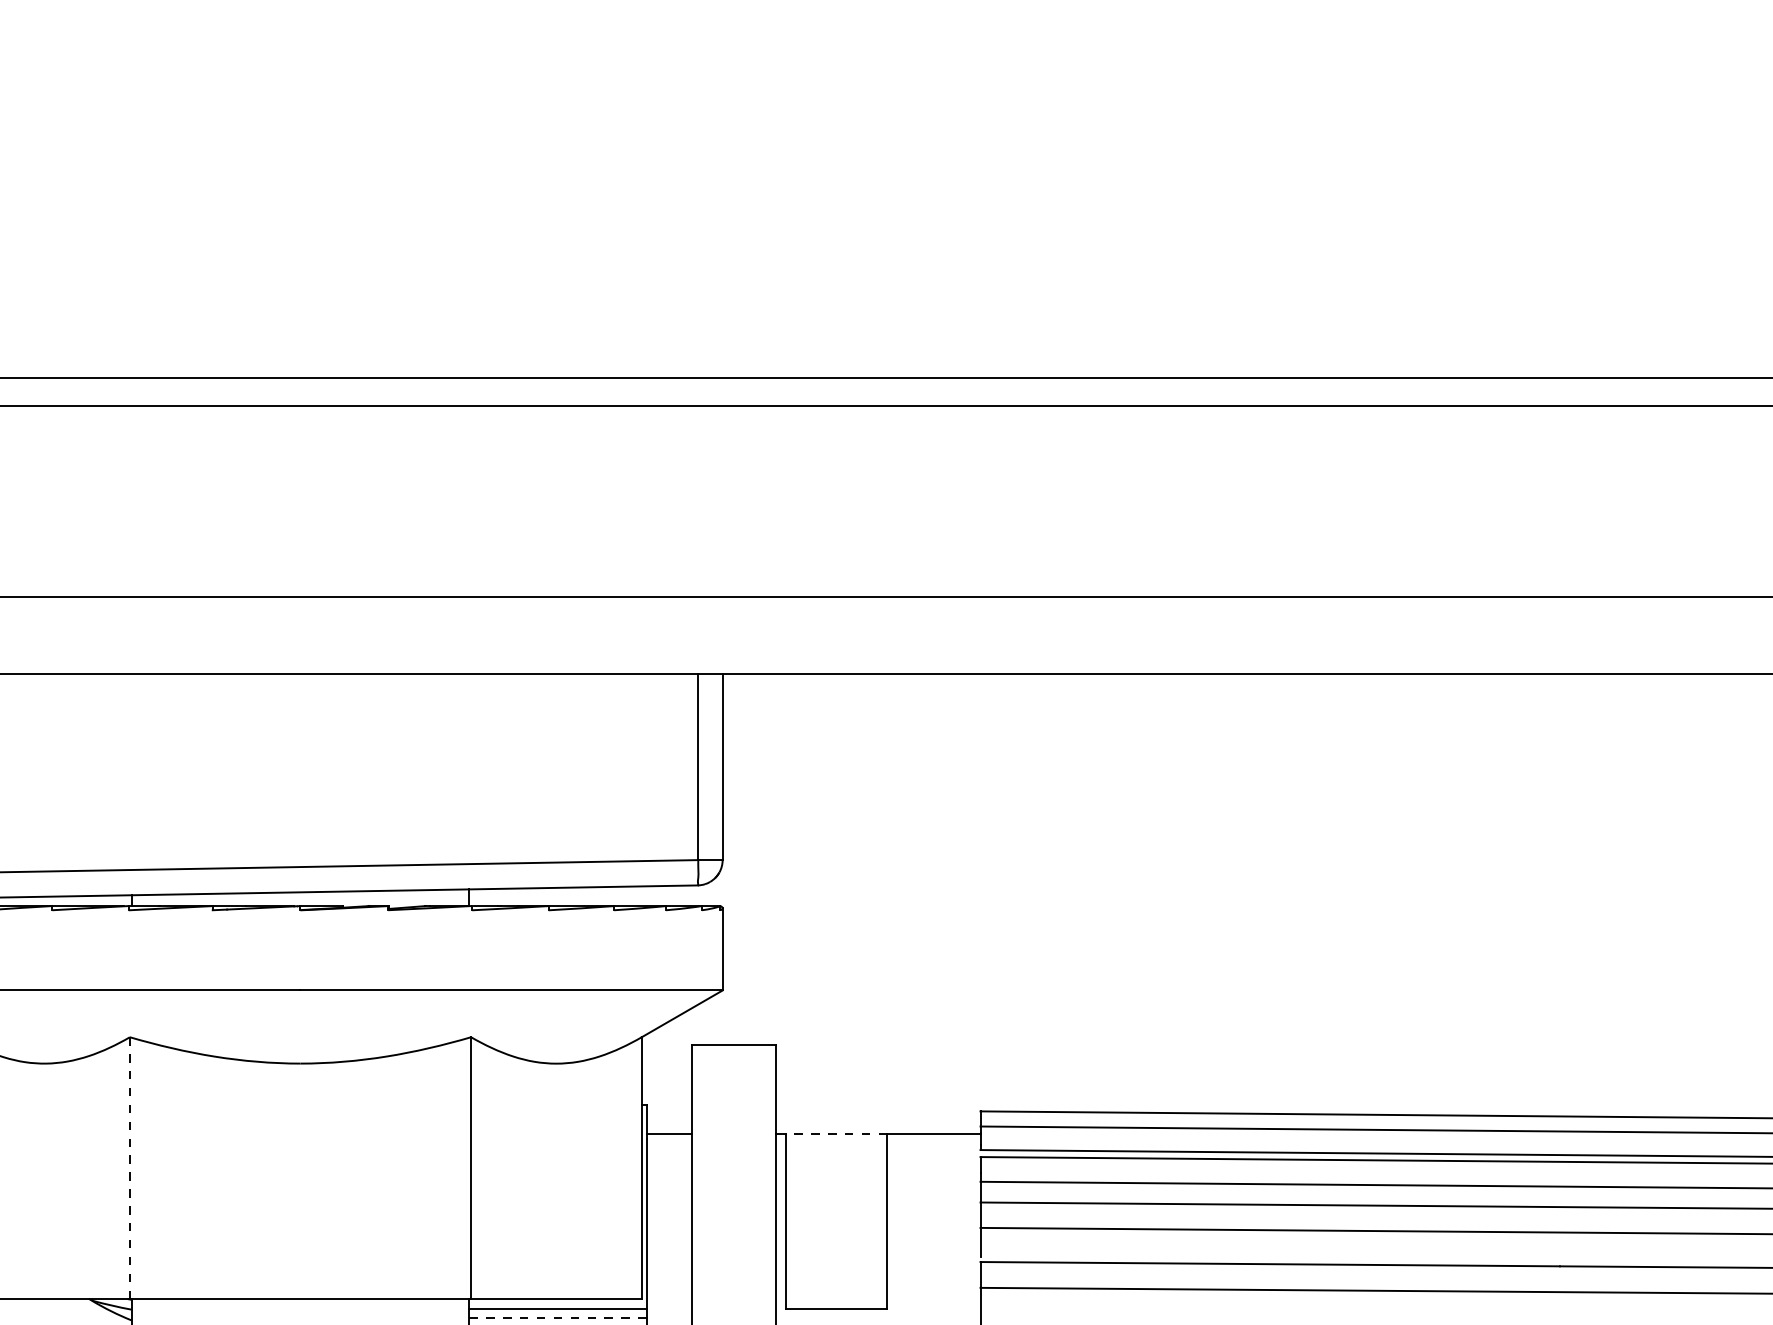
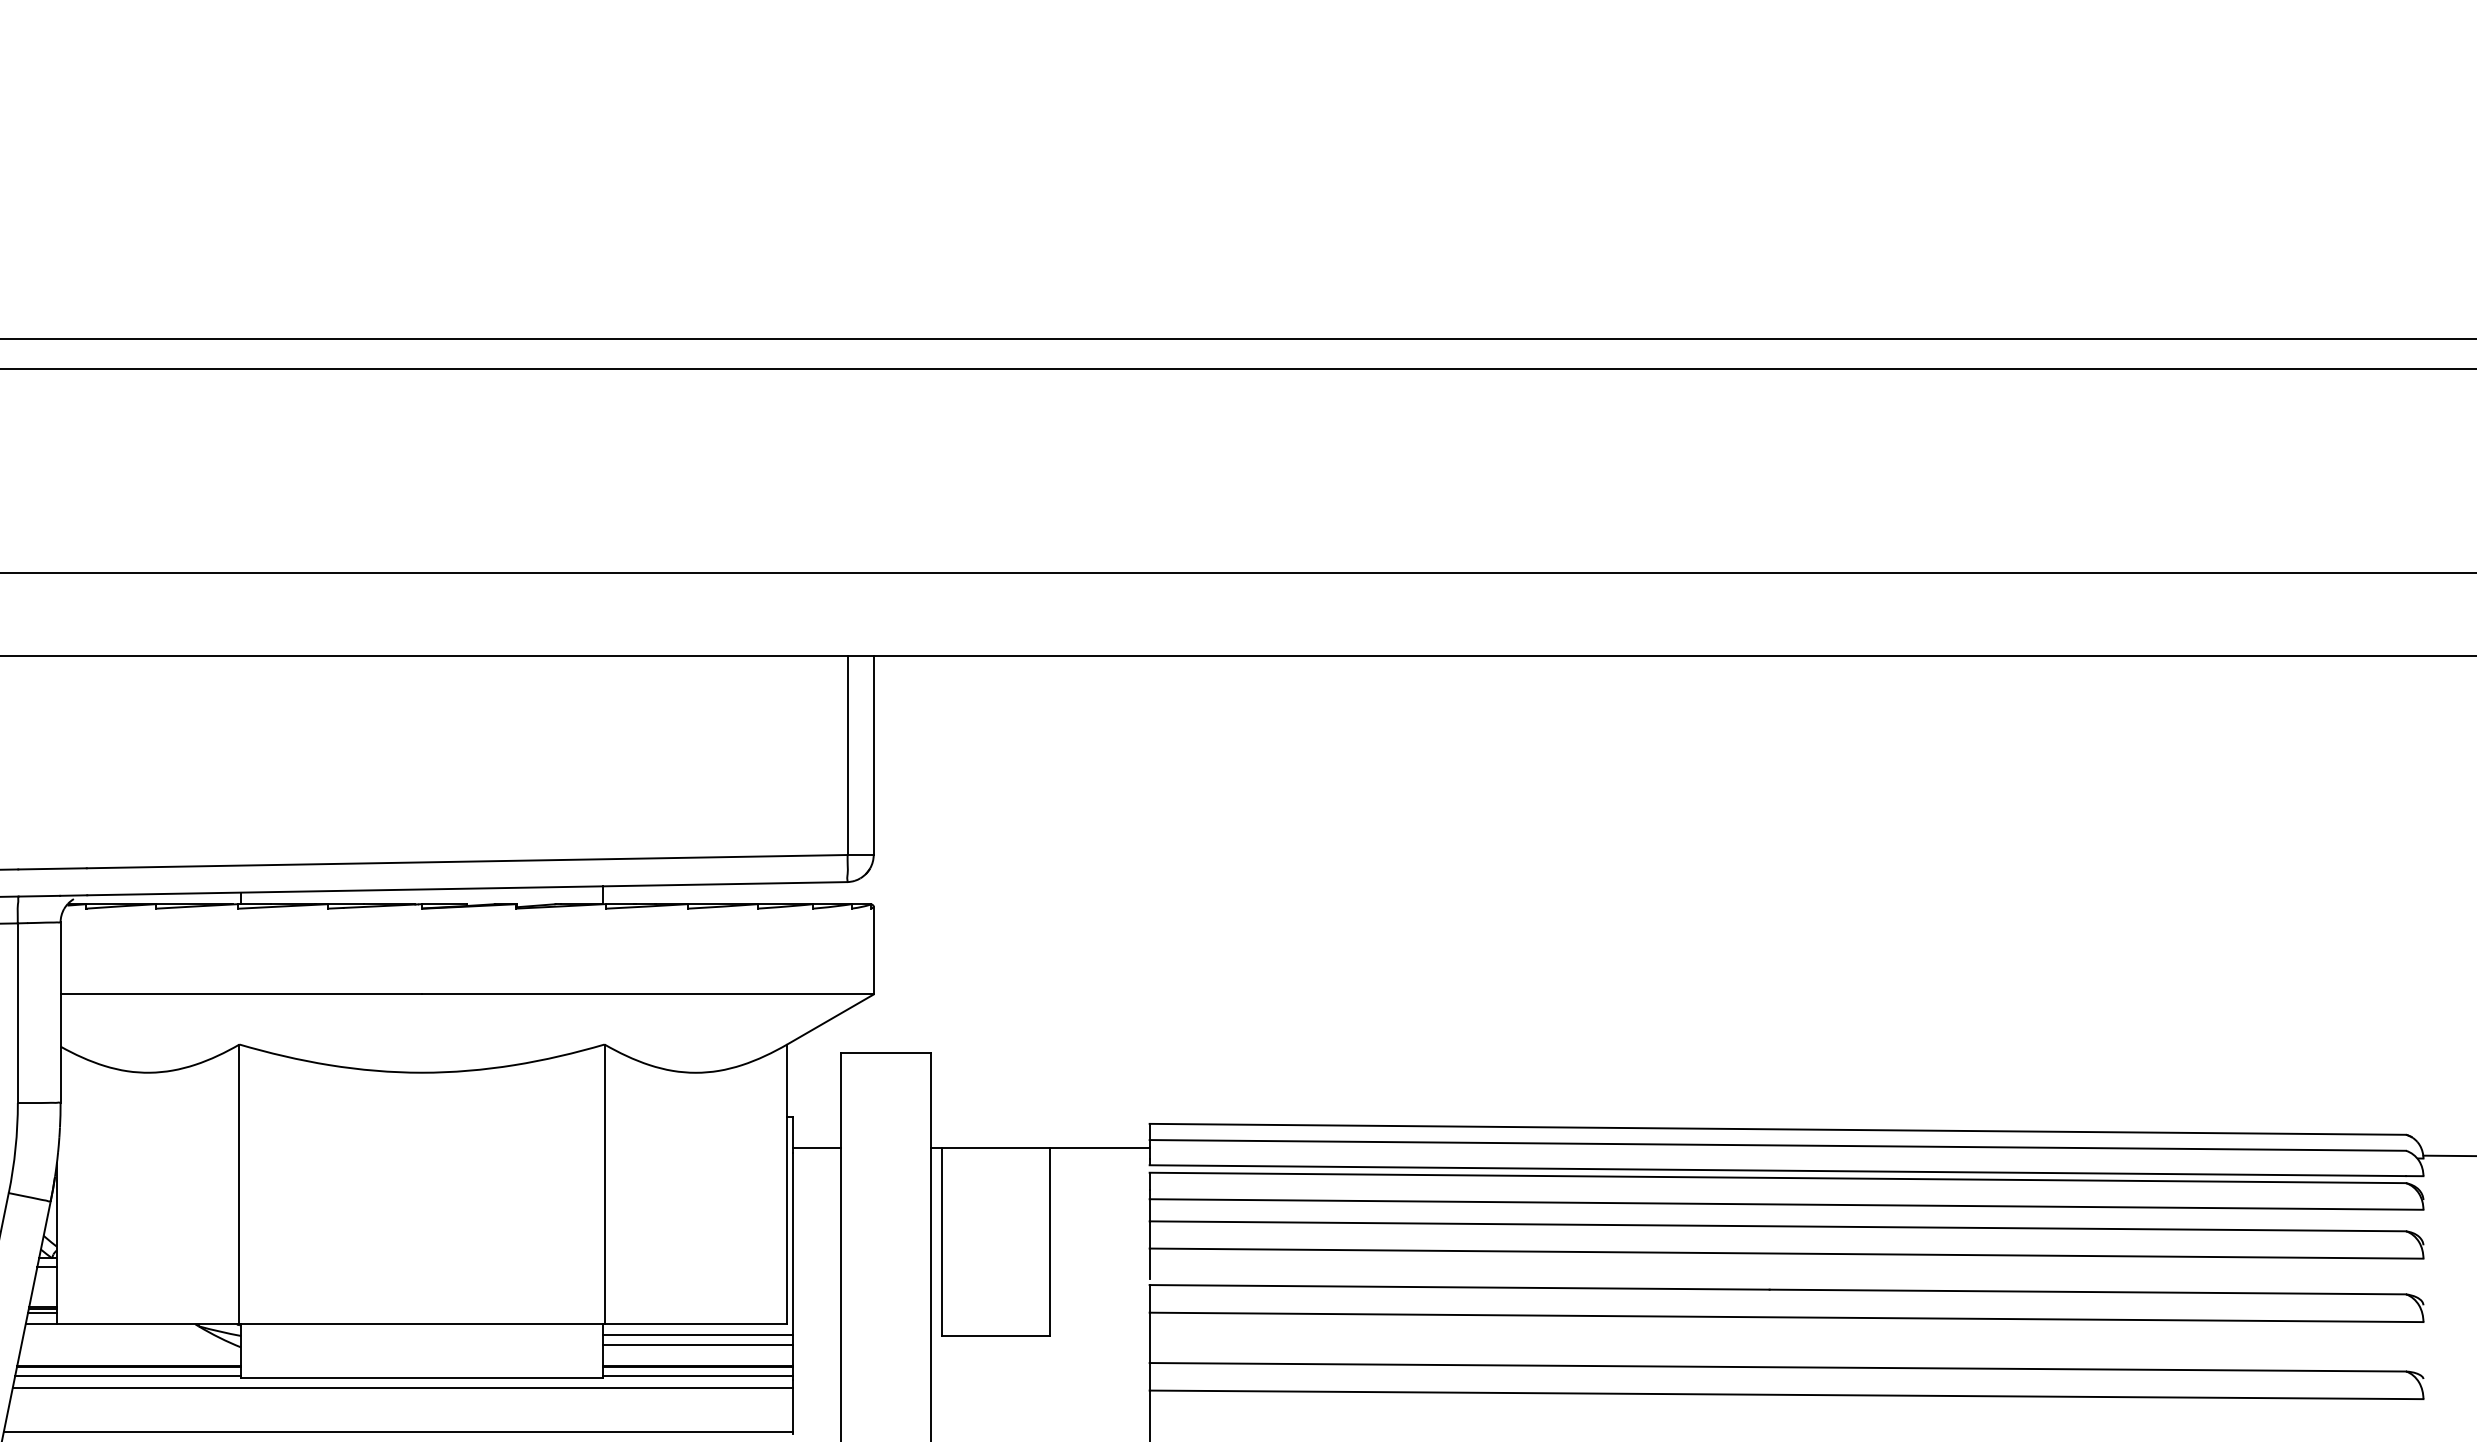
line: (836, 1133) -> (995, 1147), dashed -> solid
line: (129, 1168) -> (239, 1184), dashed -> solid
line: (558, 1318) -> (698, 1345), dashed -> solid

